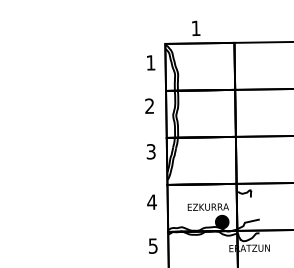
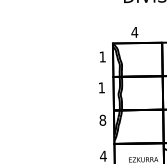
text: (195, 27) -> (134, 31), 1 -> 4
text: (149, 105) -> (101, 87), 2 -> 1
text: (150, 151) -> (102, 120), 3 -> 8

